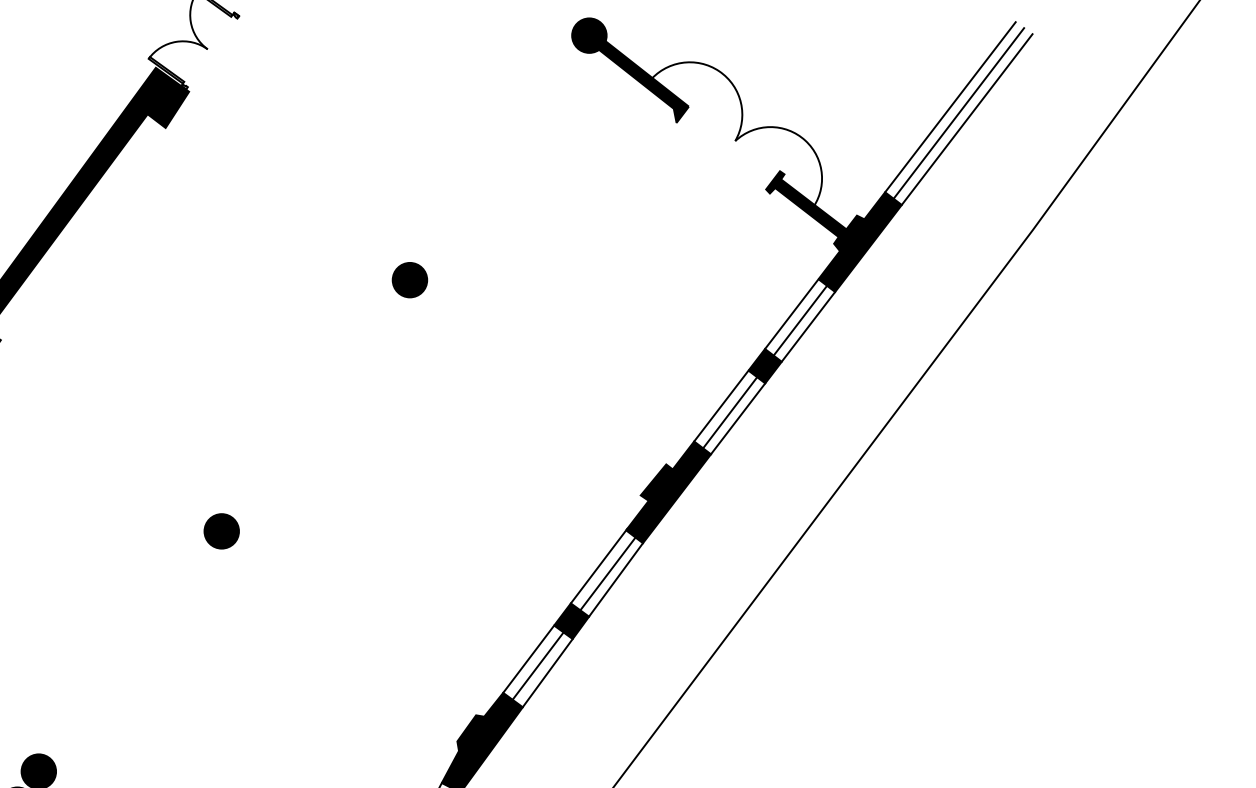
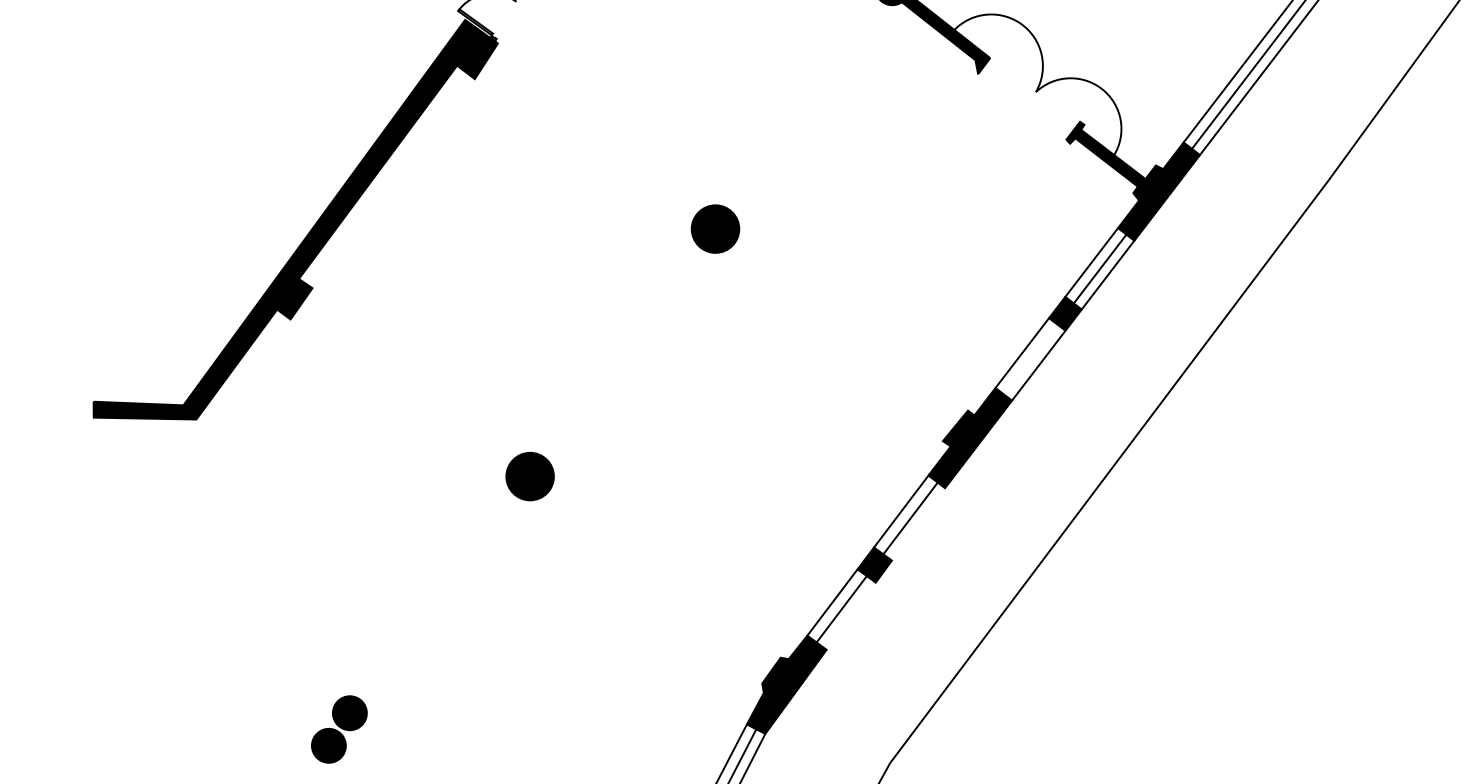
part: (409, 279) -> (715, 228), size x1.4
line: (729, 412) -> (1030, 359), removed
part: (221, 531) -> (529, 476), size x1.4
line: (616, 580) -> (918, 524), removed
line: (546, 672) -> (850, 615), removed

